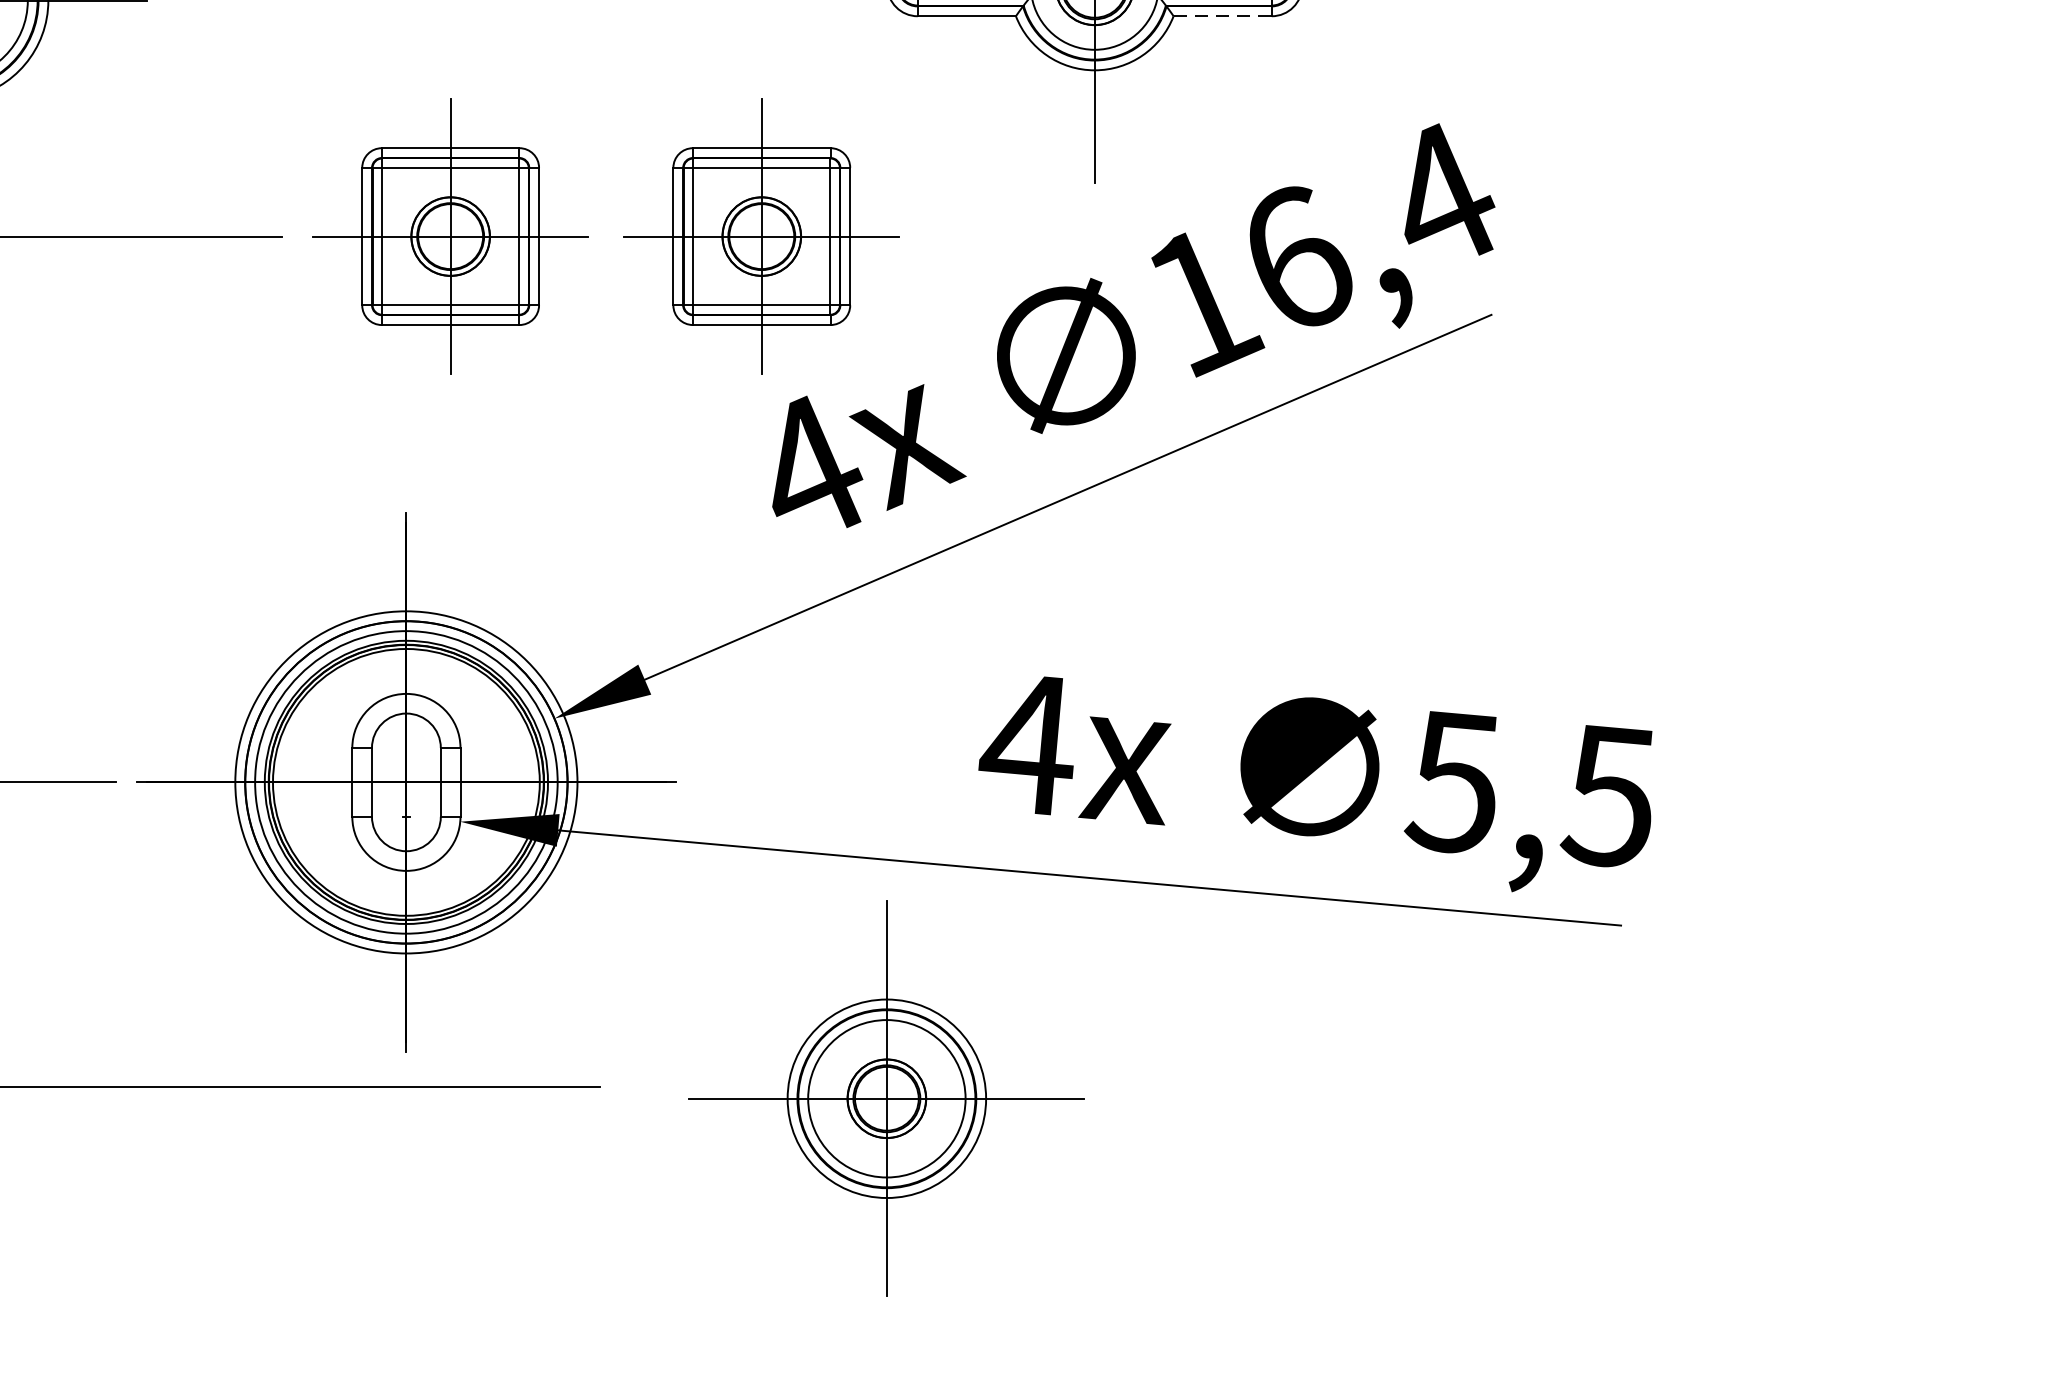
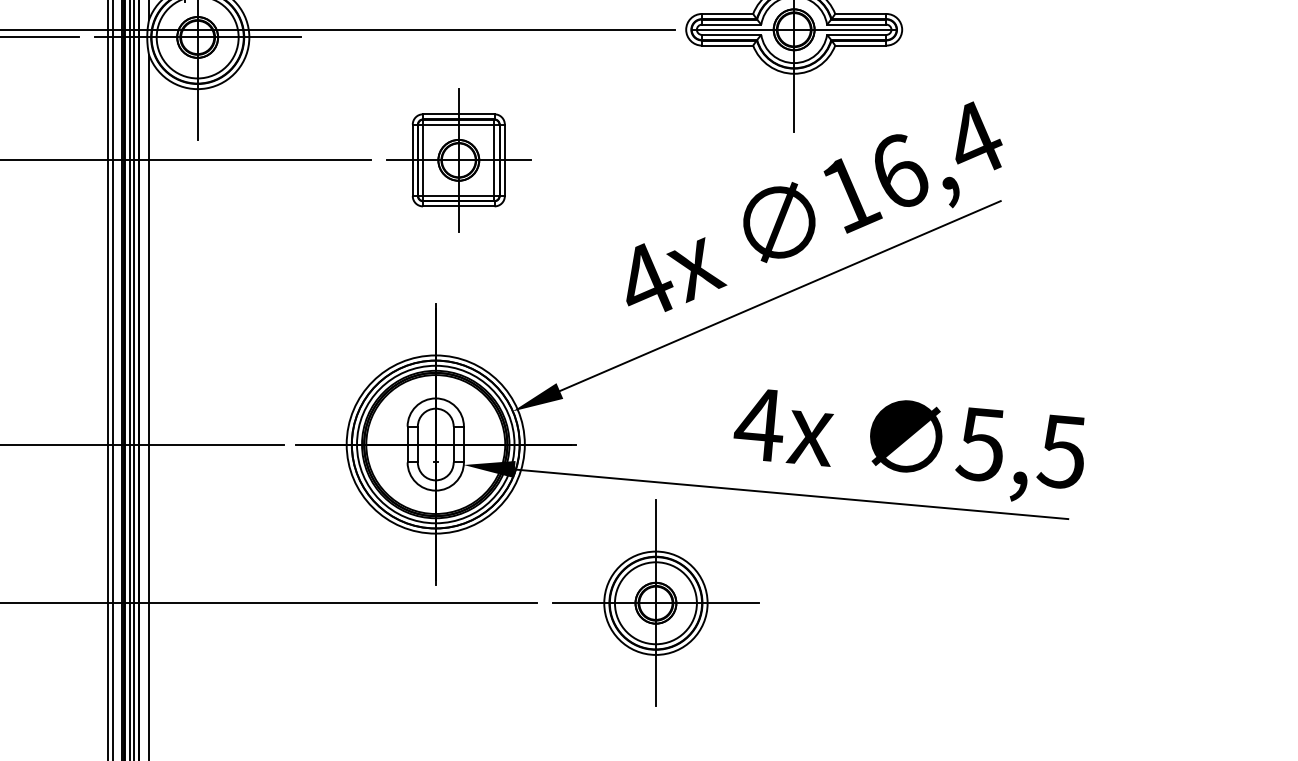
line: (1222, 16) -> (860, 45), dashed -> solid
part: (761, 236) -> (620, 160), removed
part: (886, 1097) -> (655, 602), moved

